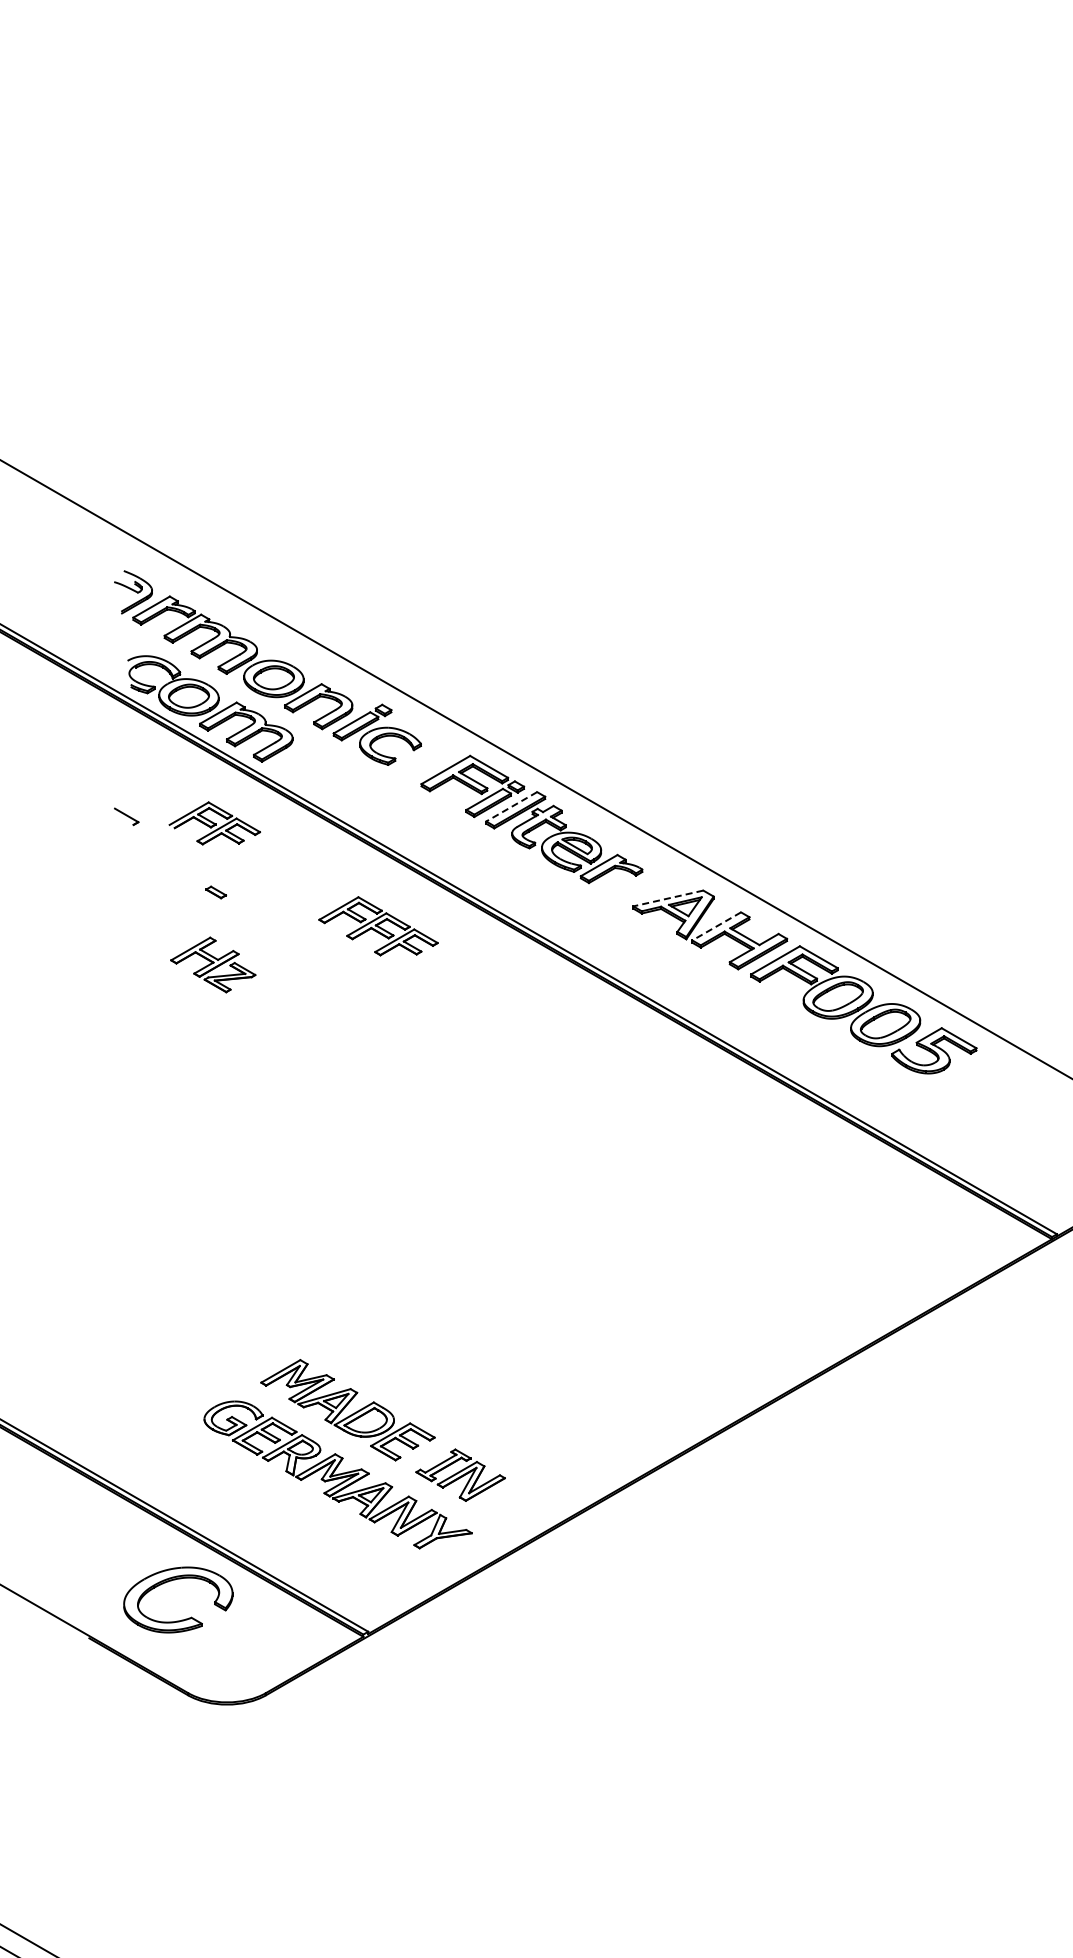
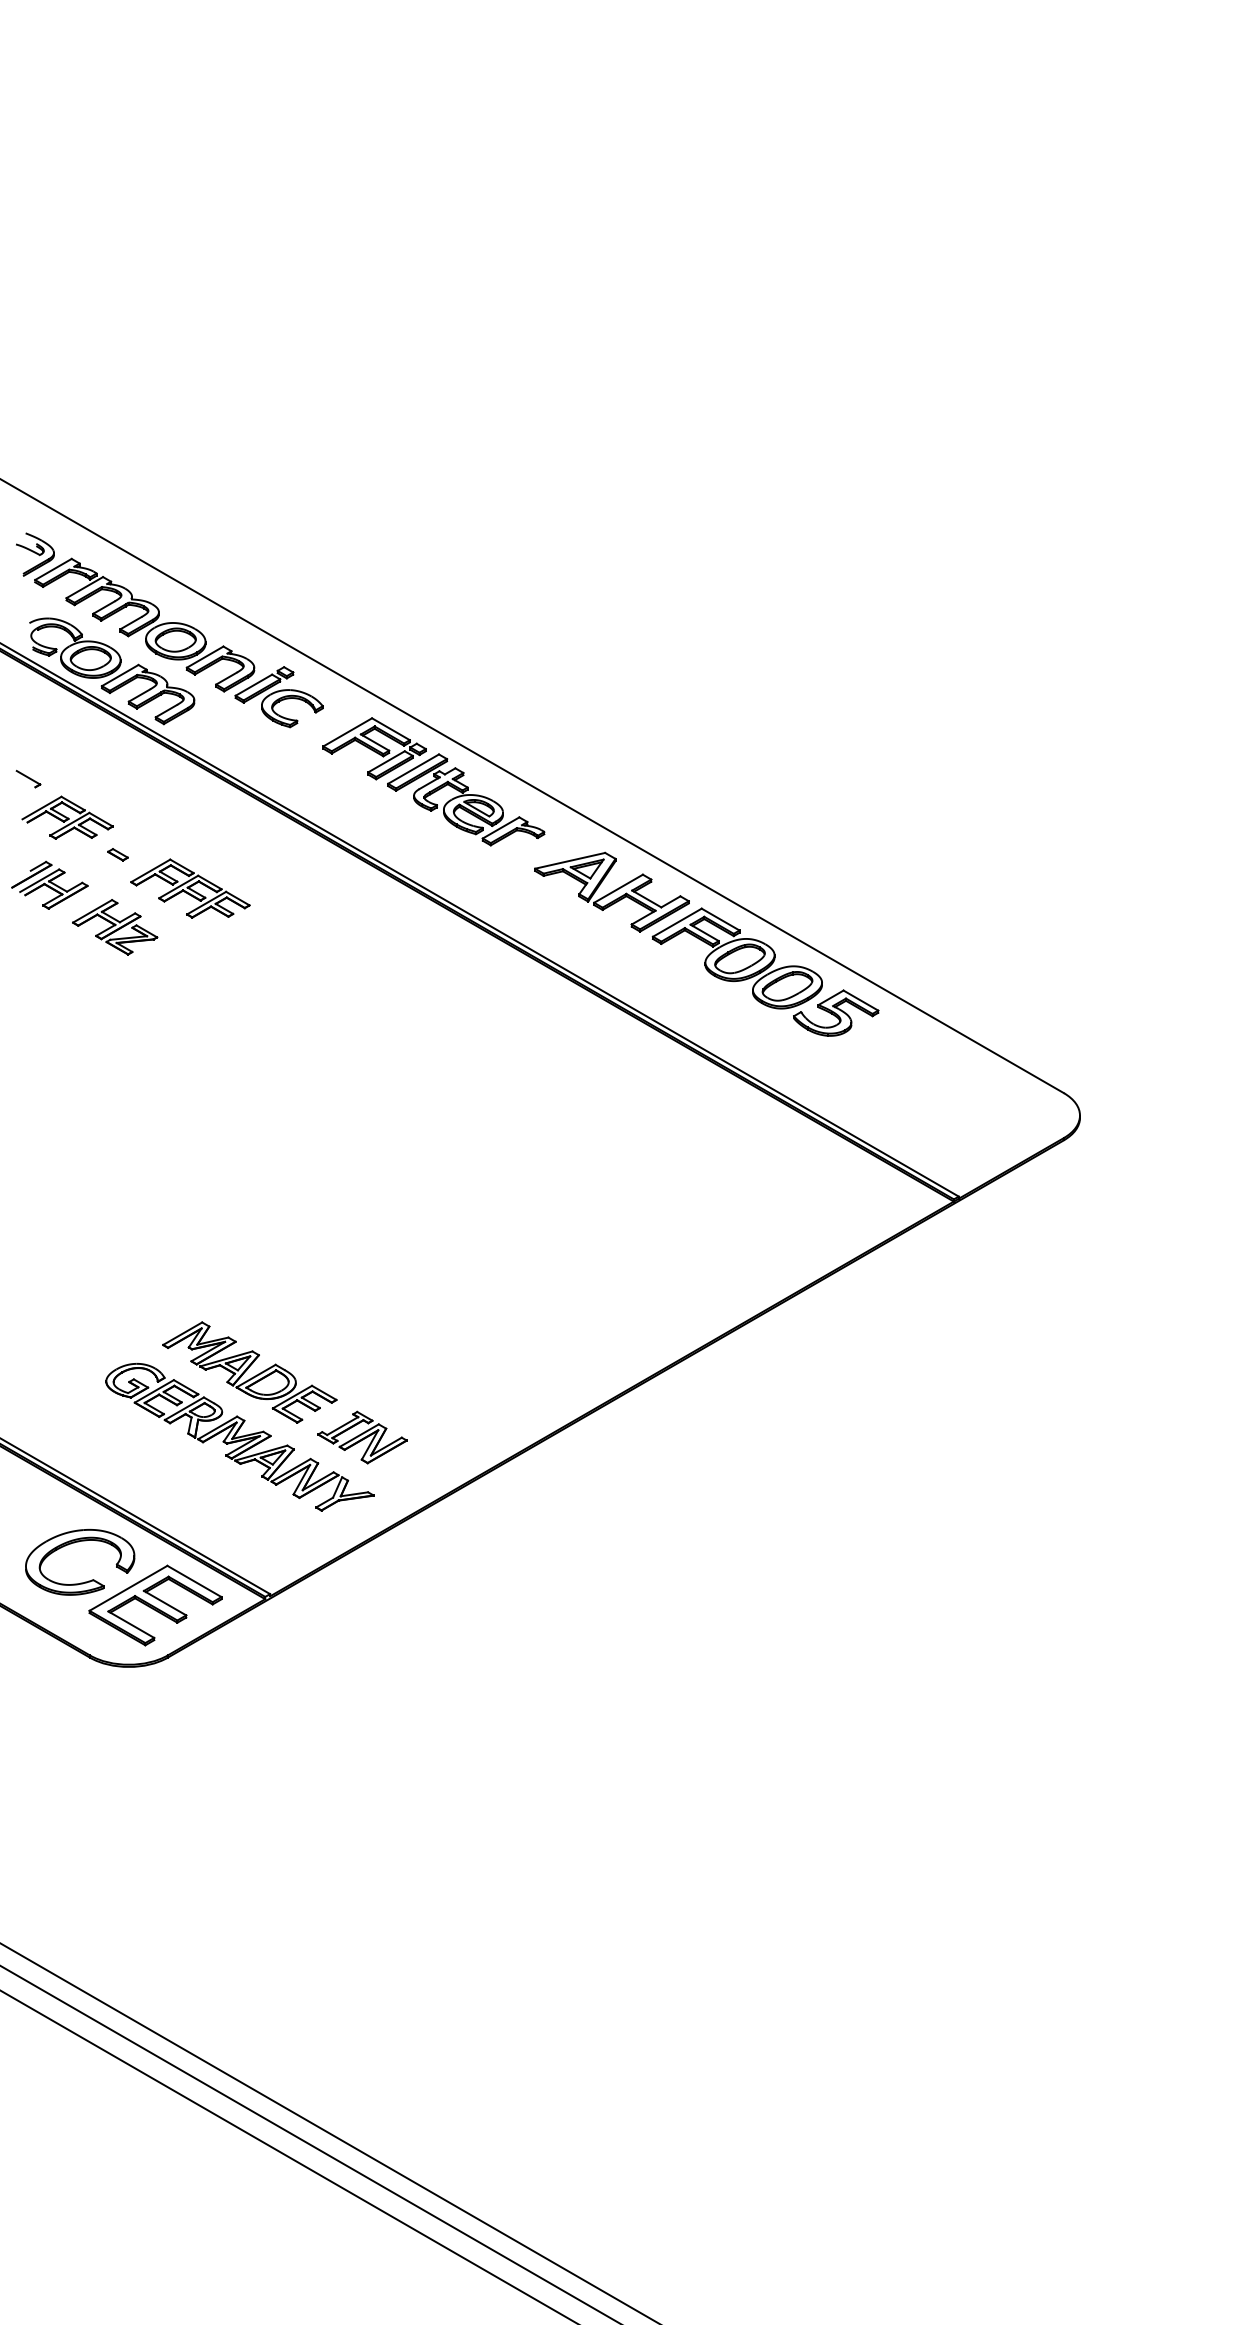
line: (511, 807) -> (413, 769), dashed -> solid
part: (214, 823) -> (67, 817), moved
line: (668, 898) -> (570, 860), dashed -> solid
part: (147, 922) -> (49, 884), added
part: (378, 926) -> (190, 888), moved
line: (716, 927) -> (618, 889), dashed -> solid
part: (253, 1643) -> (155, 1605), added

